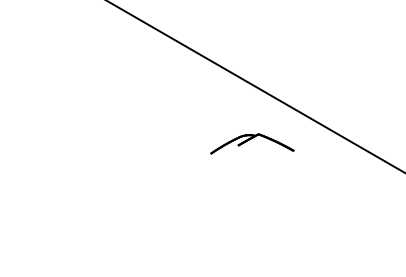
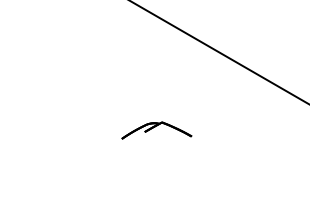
part: (252, 143) -> (156, 130), moved

